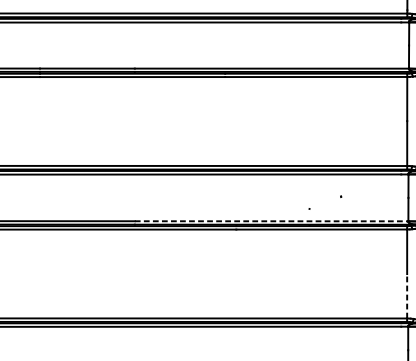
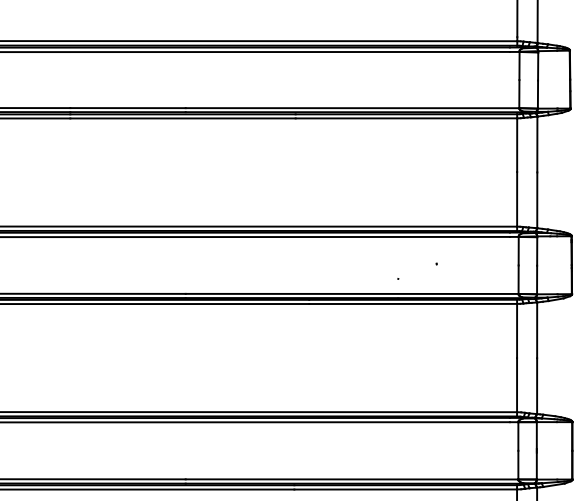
line: (271, 220) -> (352, 293), dashed -> solid
line: (407, 295) -> (517, 384), dashed -> solid

